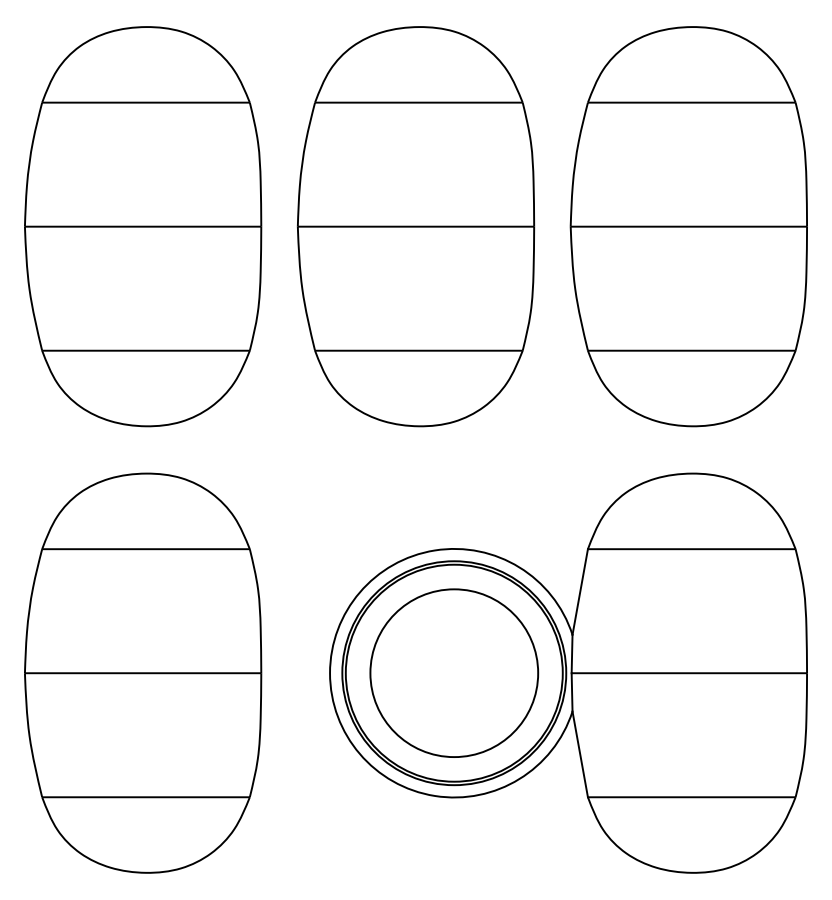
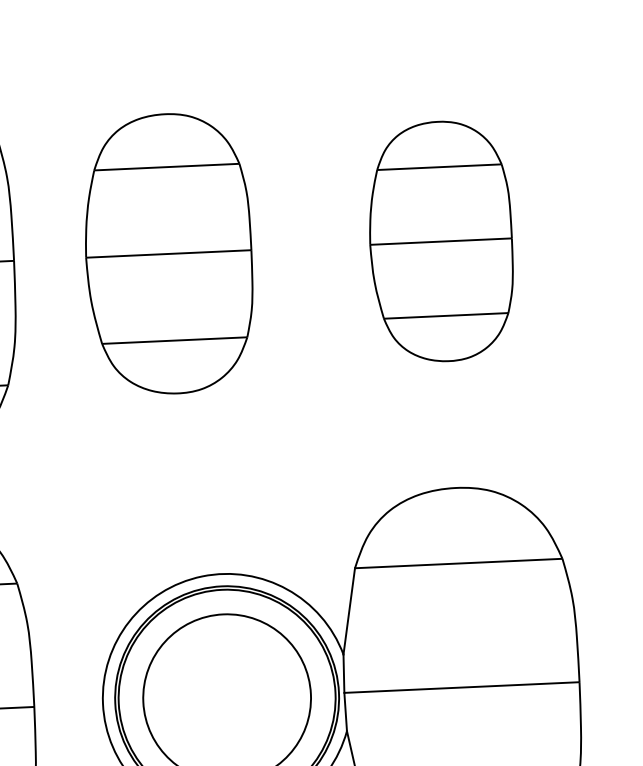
part: (416, 226) -> (169, 253), size x0.7
part: (688, 226) -> (440, 241), size x0.6

